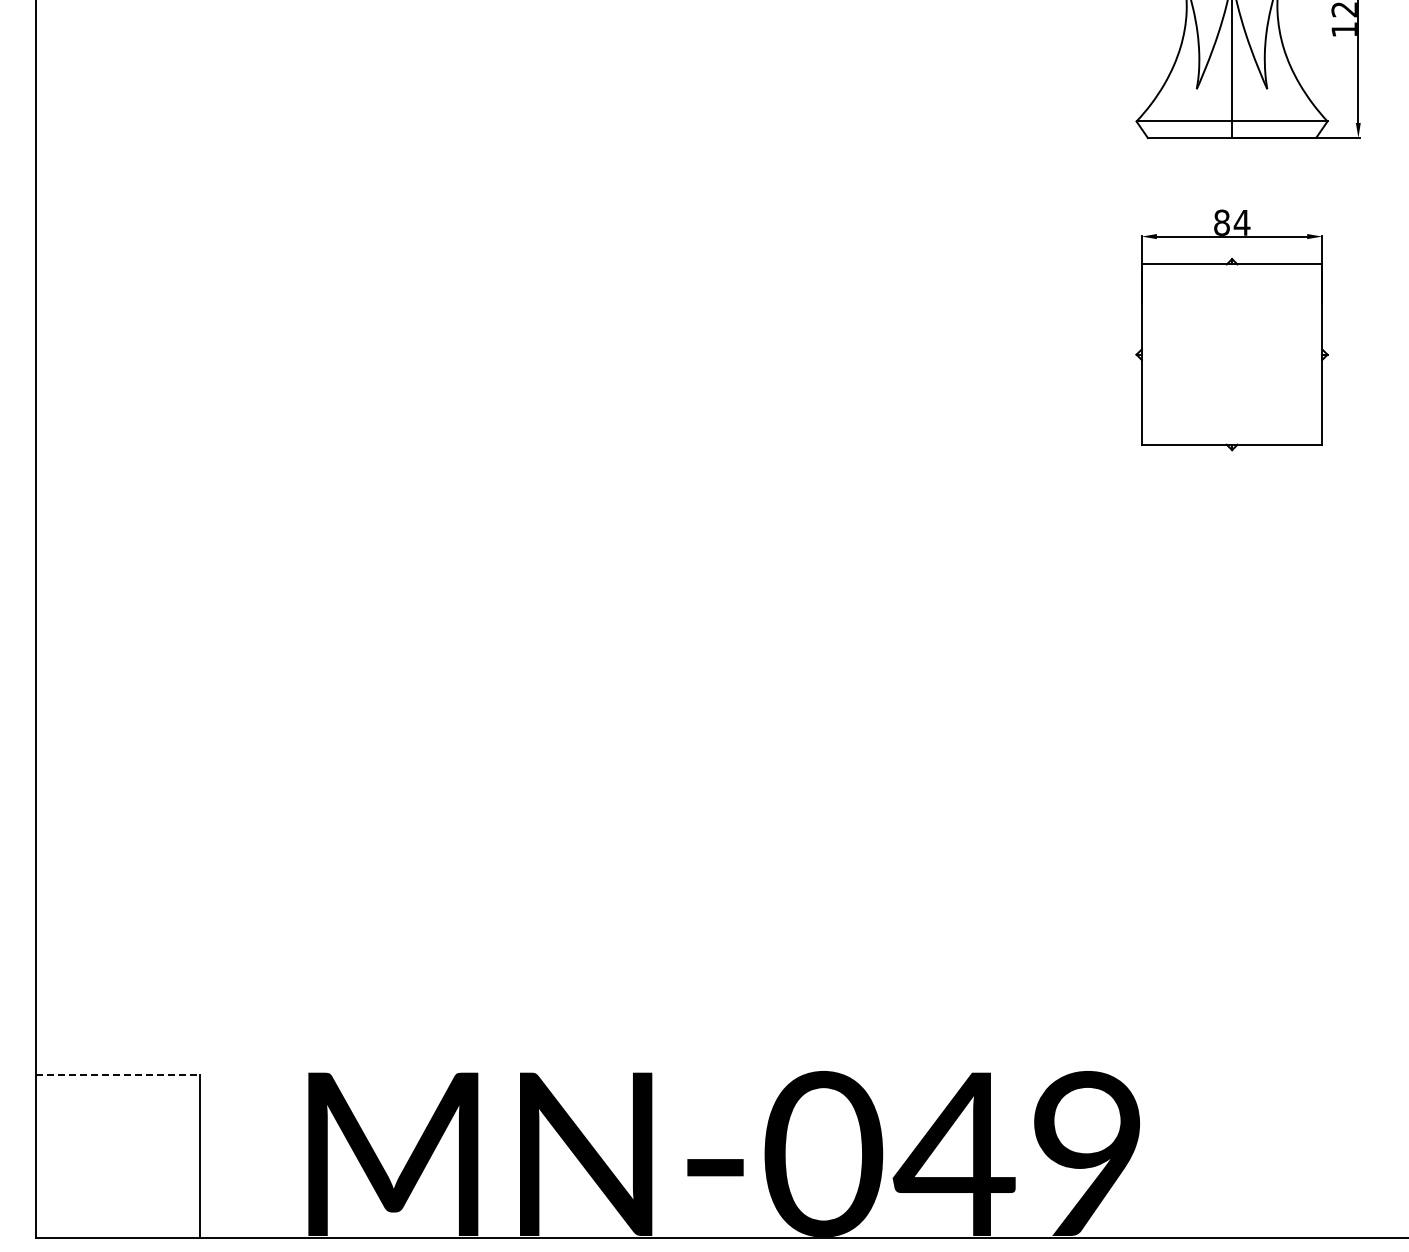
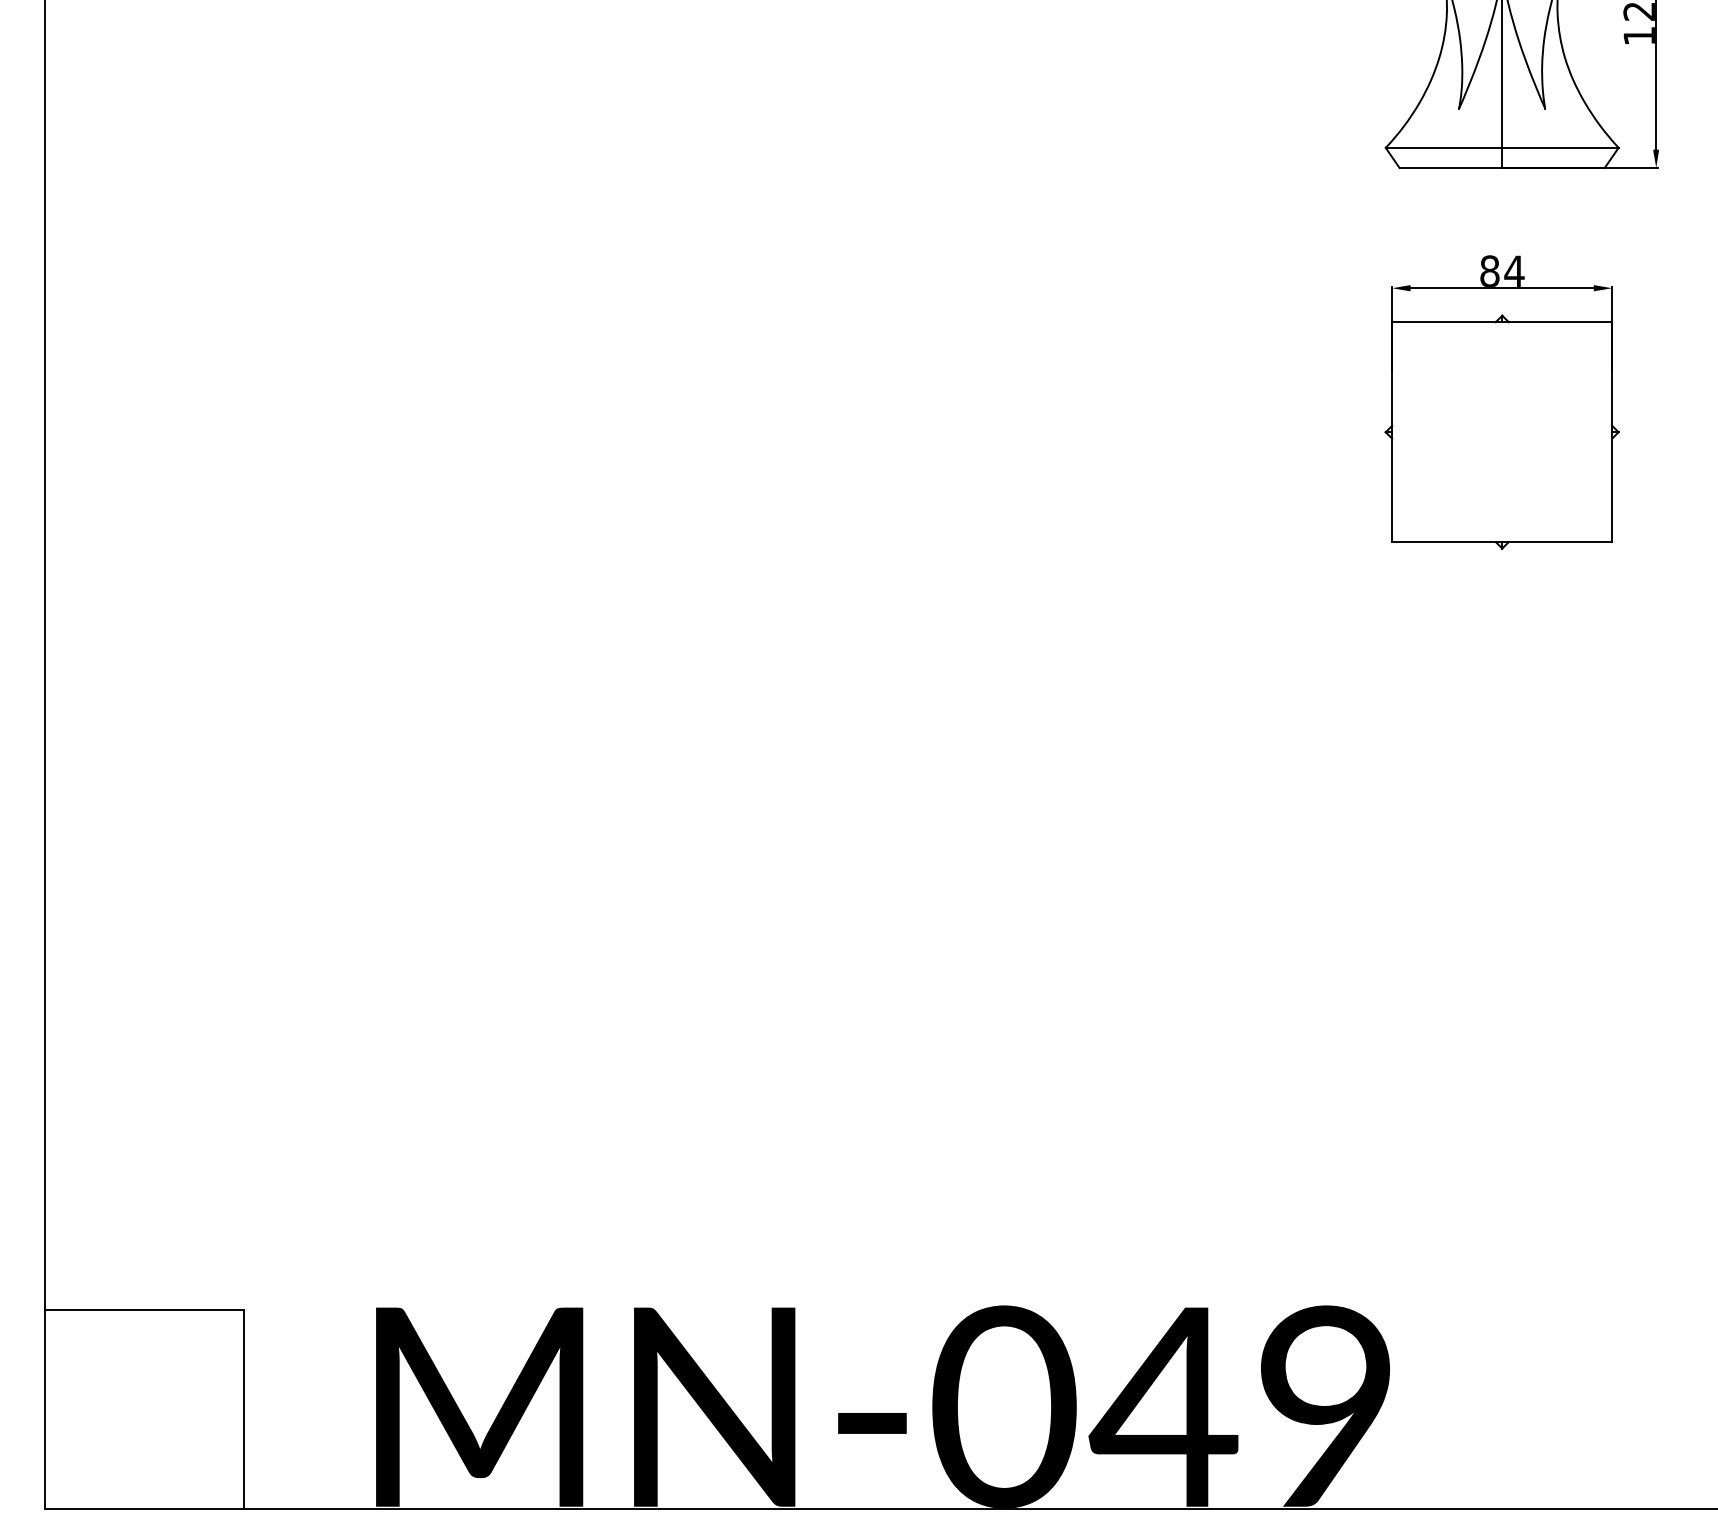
line: (118, 1074) -> (144, 1309), dashed -> solid

